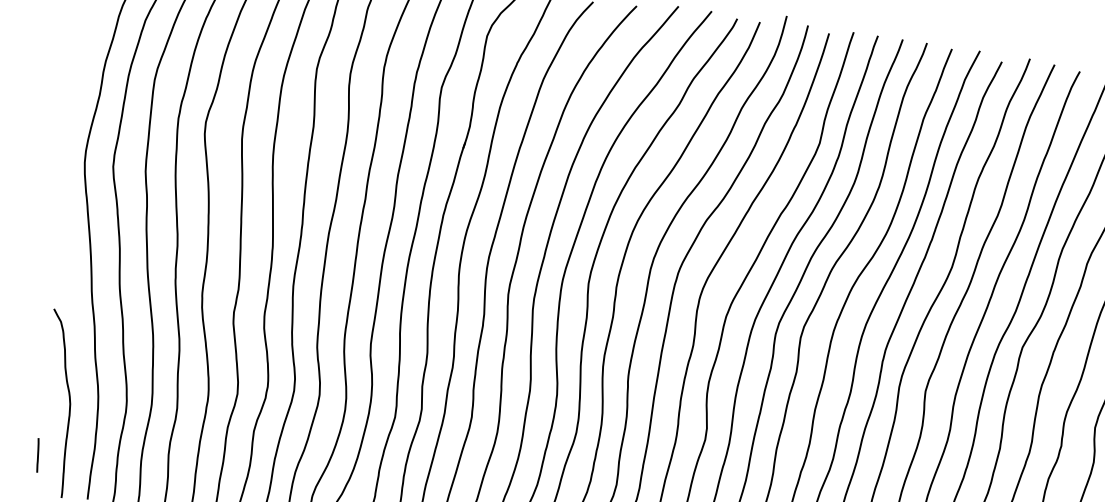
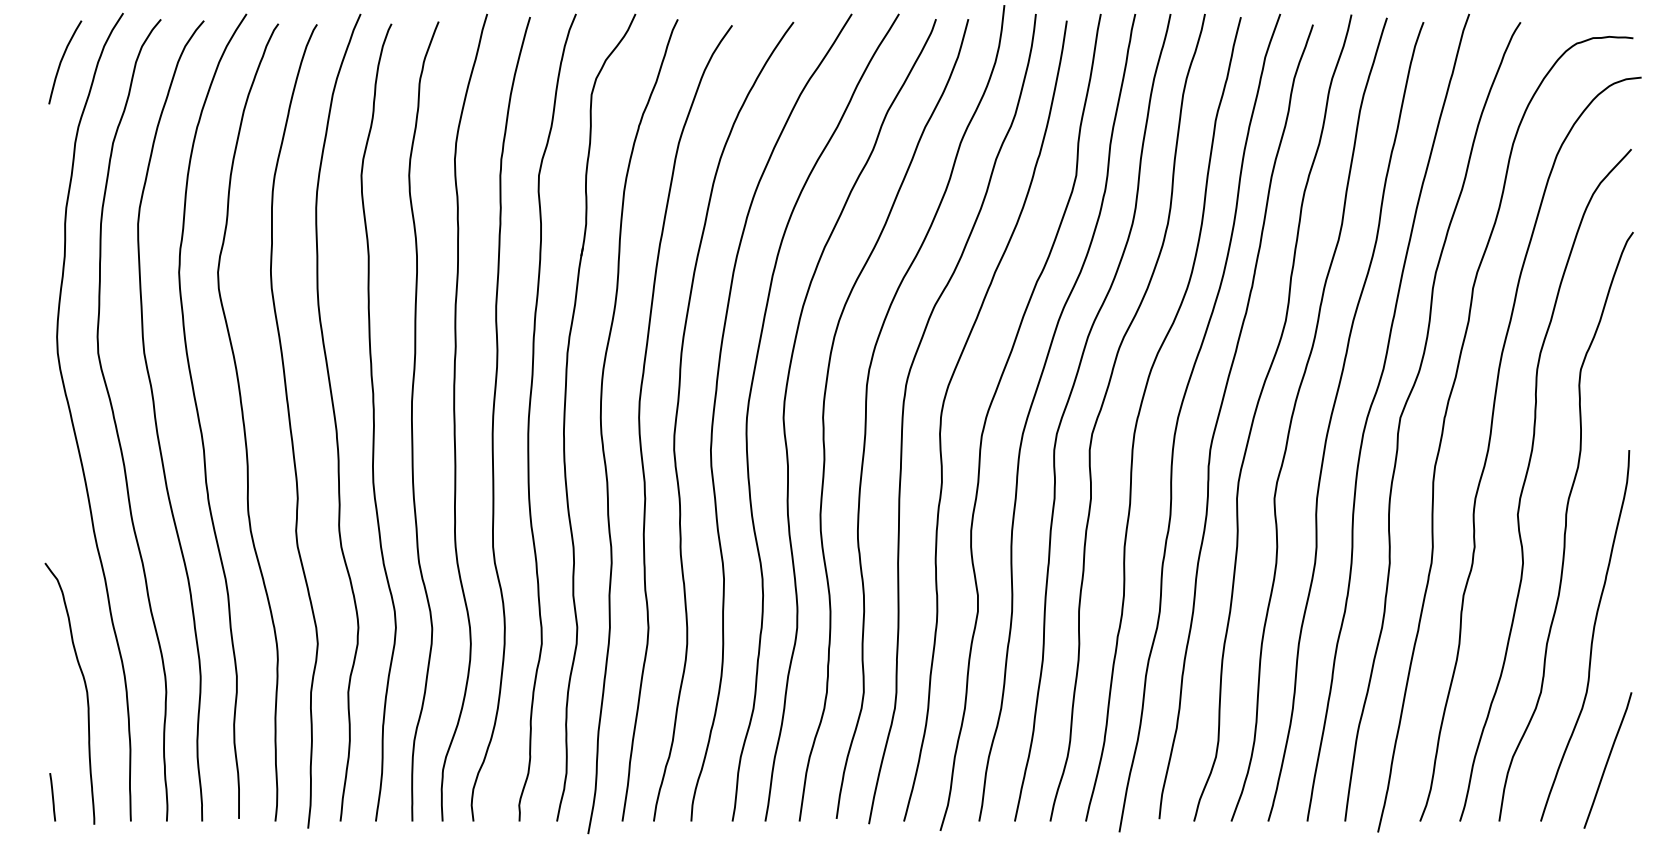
line: (37, 455) -> (52, 797), moved

